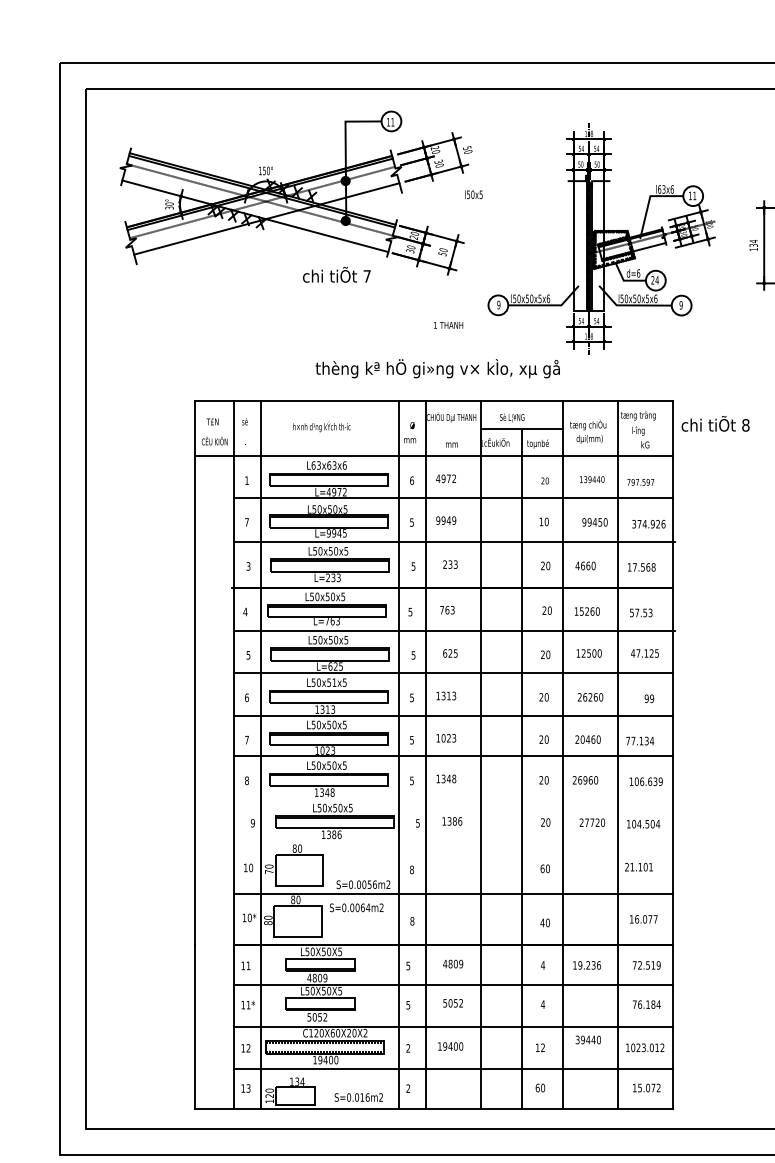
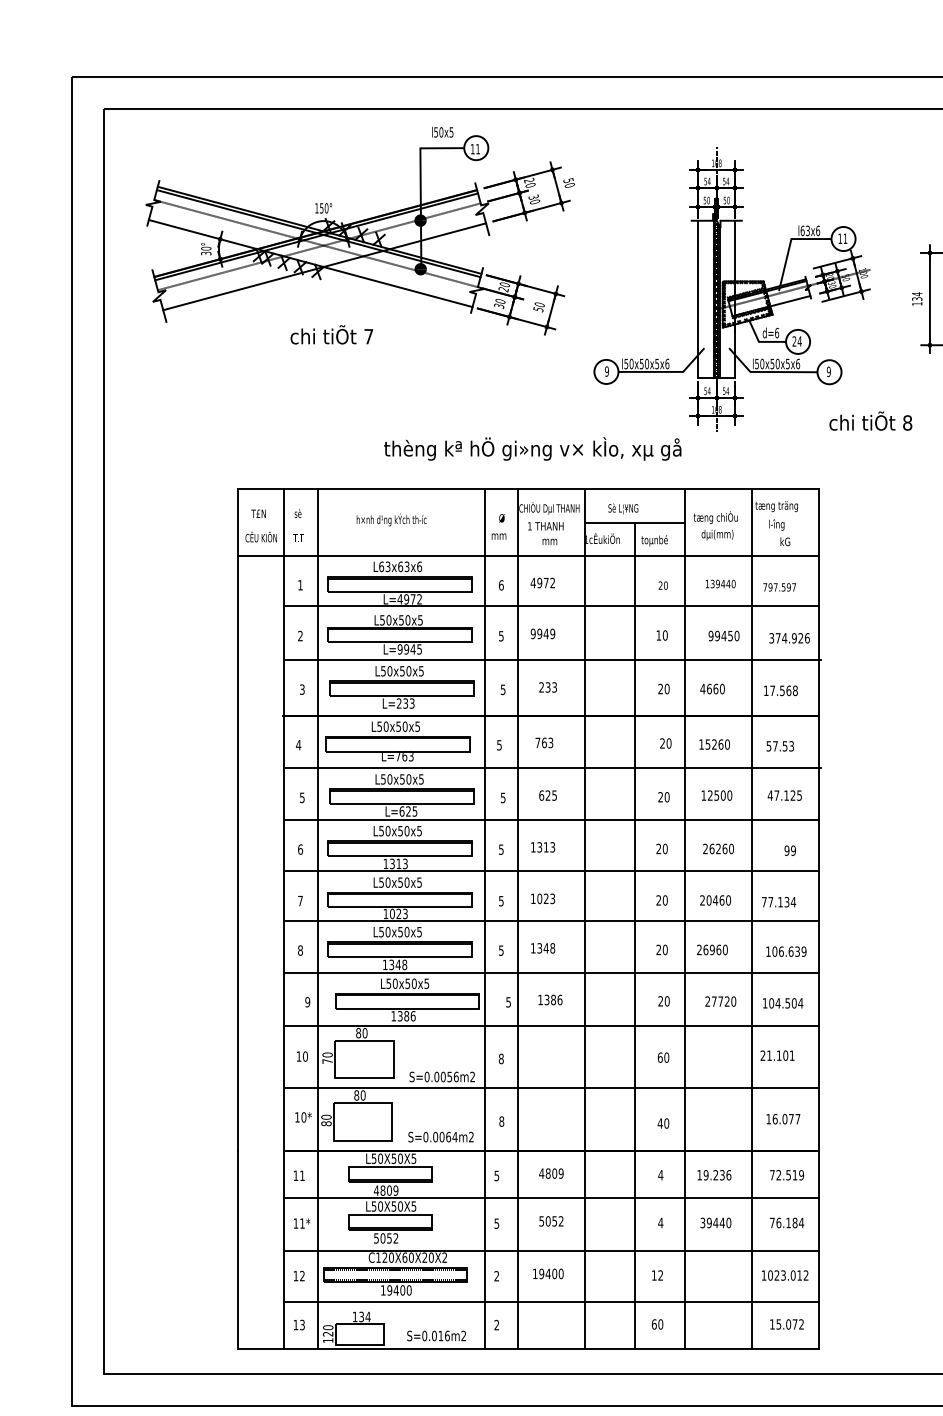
text: (473, 194) -> (442, 131), moved
text: (336, 274) -> (331, 334), moved
text: (448, 325) -> (545, 526), moved
text: (715, 423) -> (870, 420), moved
text: (246, 521) -> (300, 635), 7 -> 2
text: (334, 682) -> (406, 830), L50x51x5 -> L50x50x5
line: (453, 798) -> (551, 972), added
line: (453, 843) -> (551, 1026), added
text: (356, 907) -> (440, 1136), moved
text: (587, 1039) -> (715, 1222), moved

